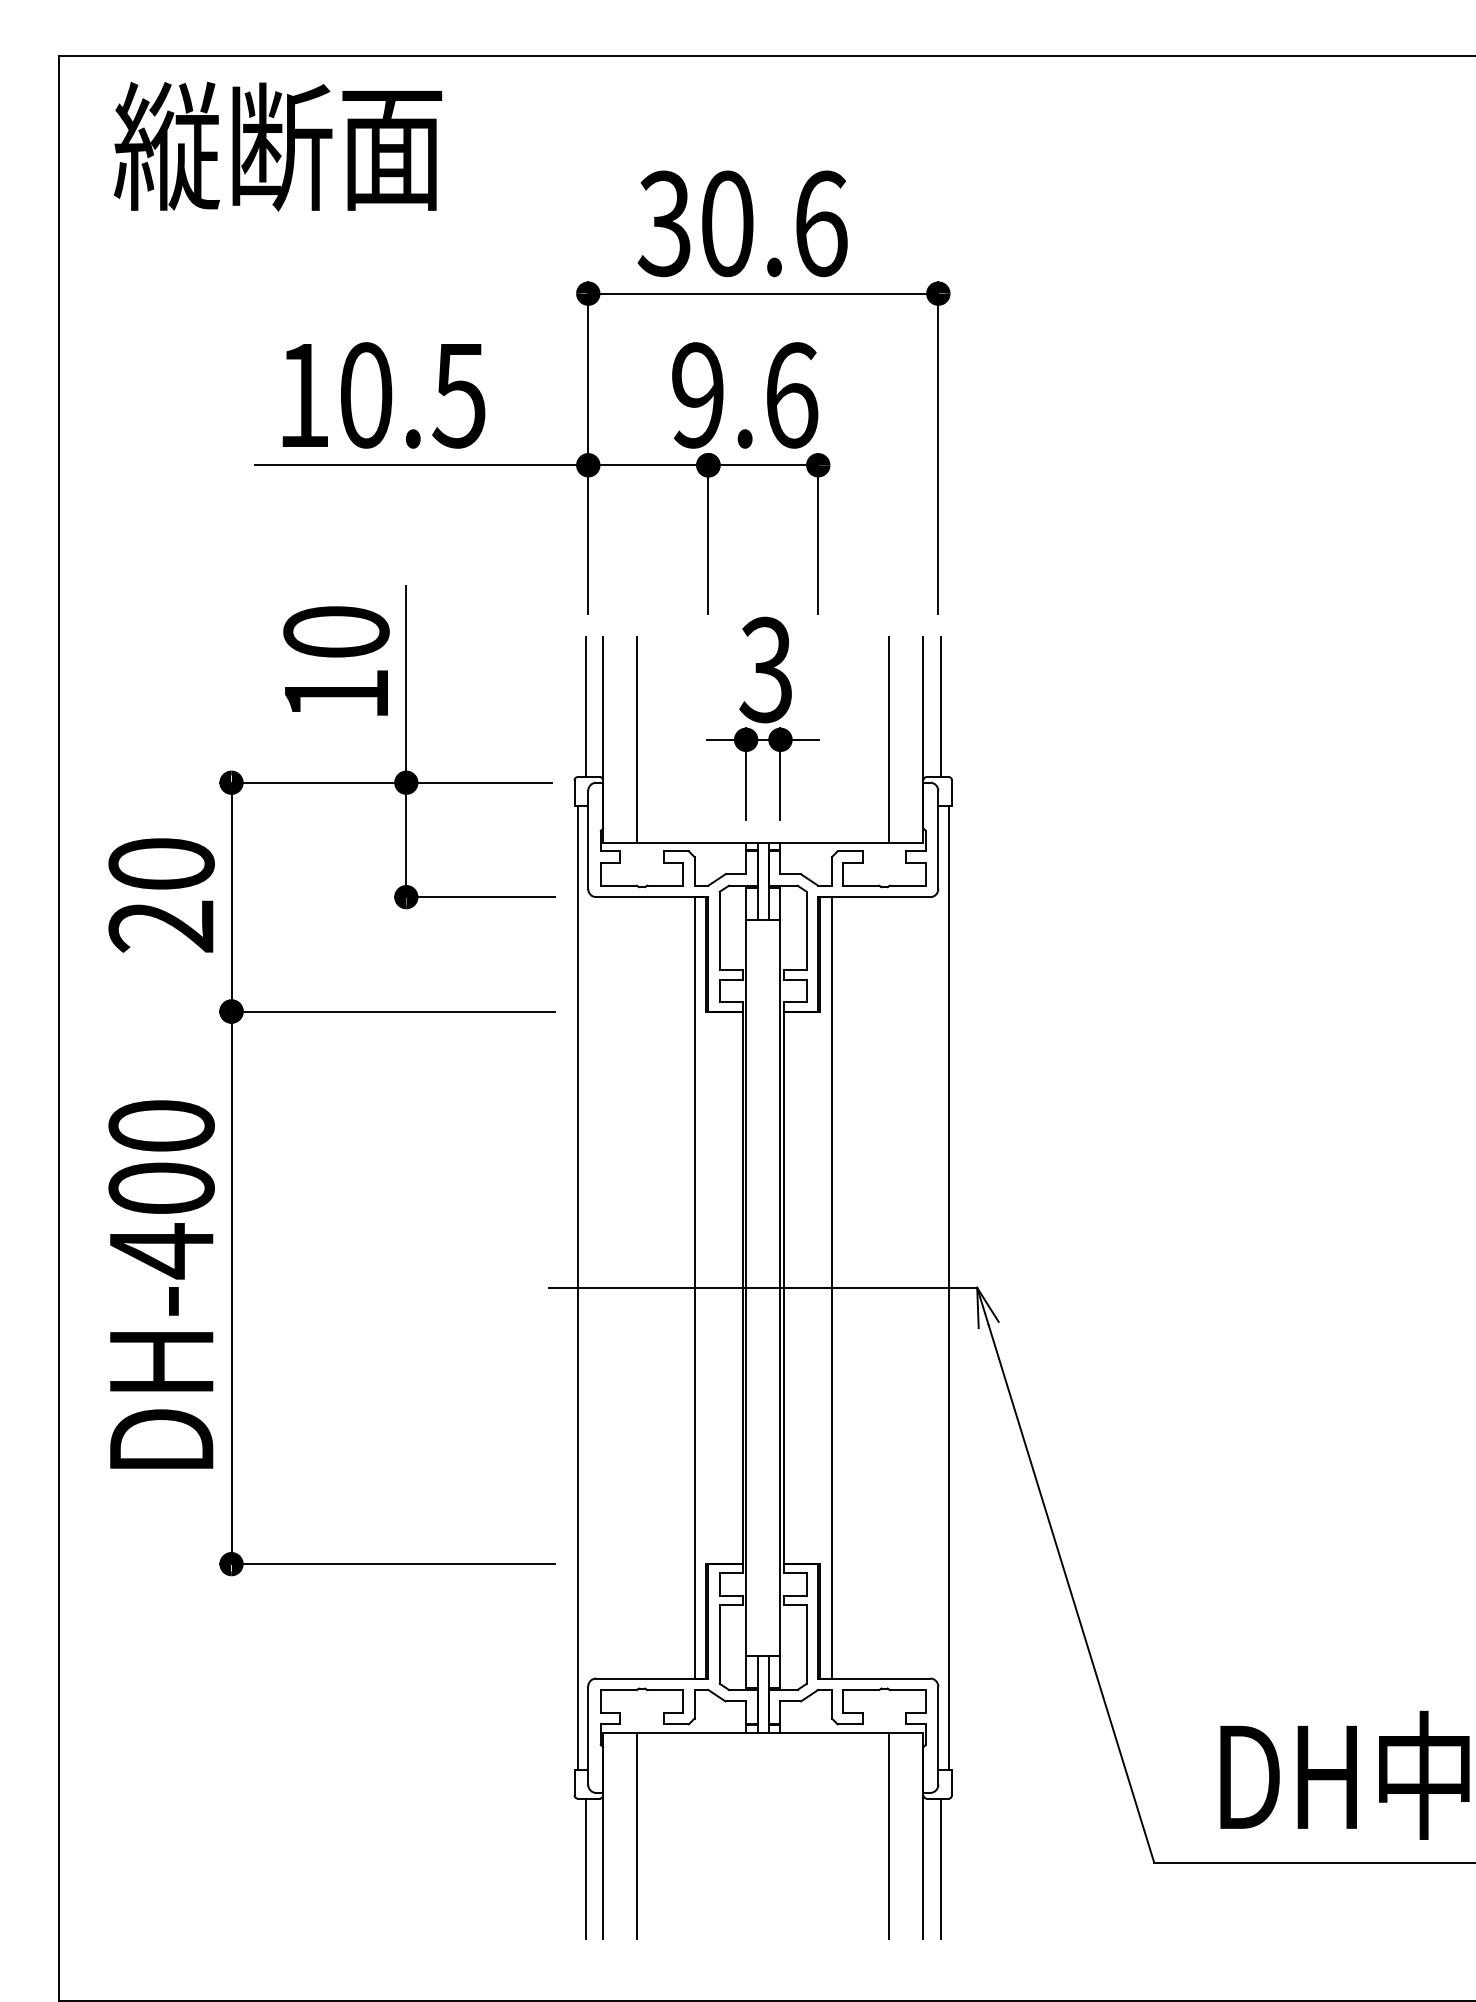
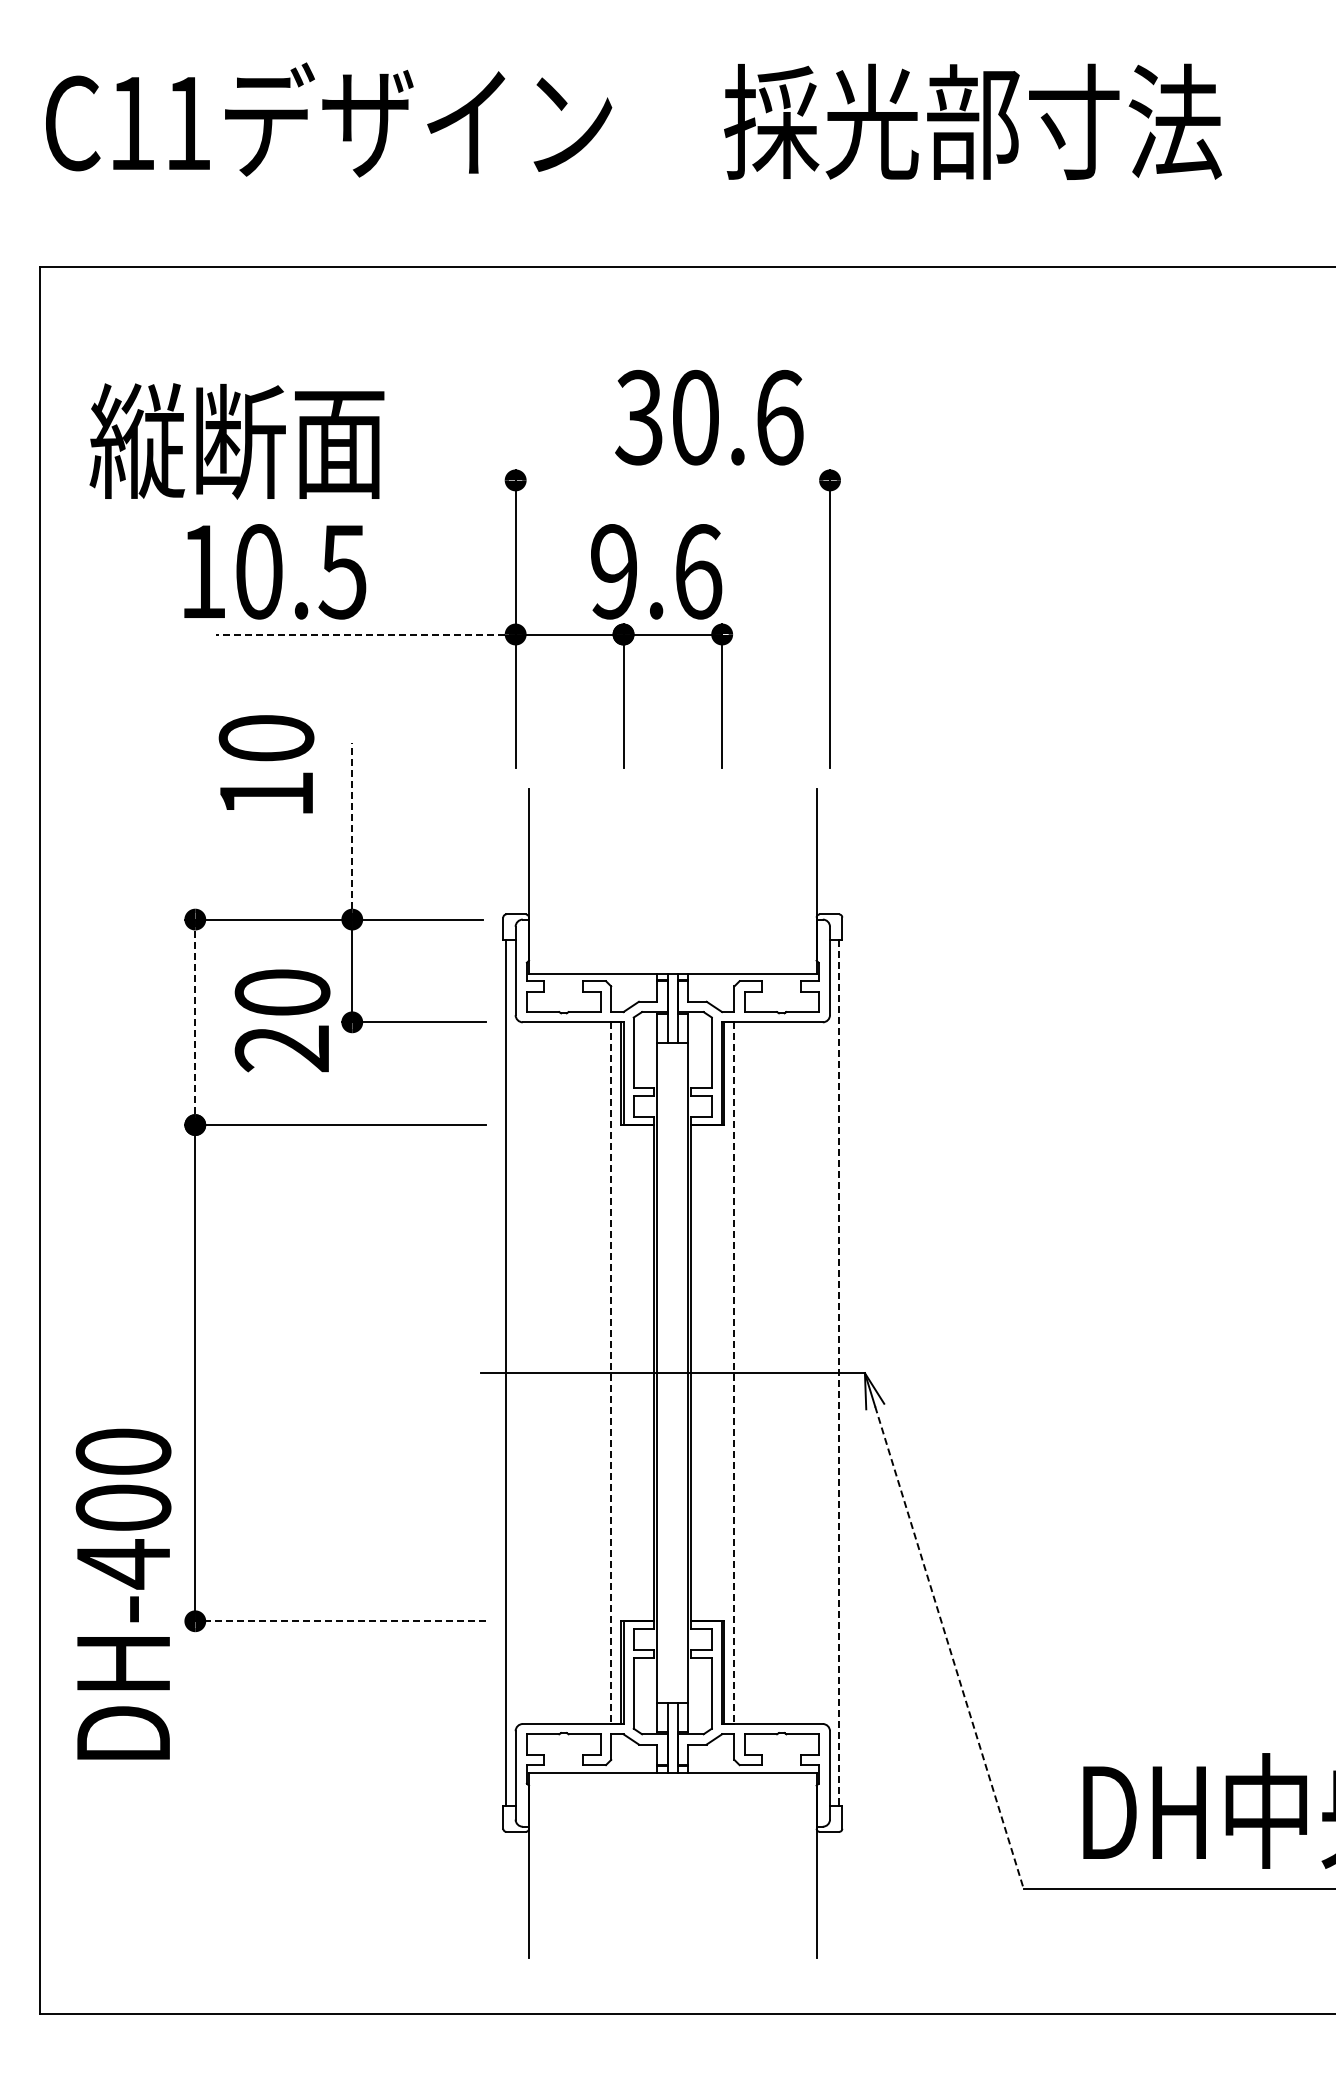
text: (277, 146) -> (236, 441), moved
text: (742, 223) -> (709, 417), moved
line: (762, 293) -> (672, 480), removed
text: (384, 395) -> (275, 571), moved
line: (421, 465) -> (365, 634), solid -> dashed
text: (336, 661) -> (266, 764), moved
line: (406, 683) -> (352, 830), solid -> dashed
line: (585, 706) -> (513, 851), removed
line: (941, 706) -> (832, 851), removed
part: (762, 718) -> (672, 861), removed
line: (637, 739) -> (559, 880), removed
line: (888, 739) -> (785, 880), removed
text: (161, 895) -> (282, 1020), moved
line: (231, 897) -> (195, 1022), solid -> dashed
text: (161, 1283) -> (123, 1593), moved
line: (694, 1288) -> (611, 1373), solid -> dashed
line: (831, 1288) -> (734, 1373), solid -> dashed
line: (948, 1288) -> (839, 1373), solid -> dashed
line: (386, 1564) -> (334, 1621), solid -> dashed
line: (1071, 1593) -> (949, 1647), solid -> dashed
line: (637, 1834) -> (559, 1864), removed
line: (888, 1834) -> (785, 1864), removed
line: (585, 1868) -> (513, 1894), removed
line: (941, 1868) -> (832, 1894), removed

